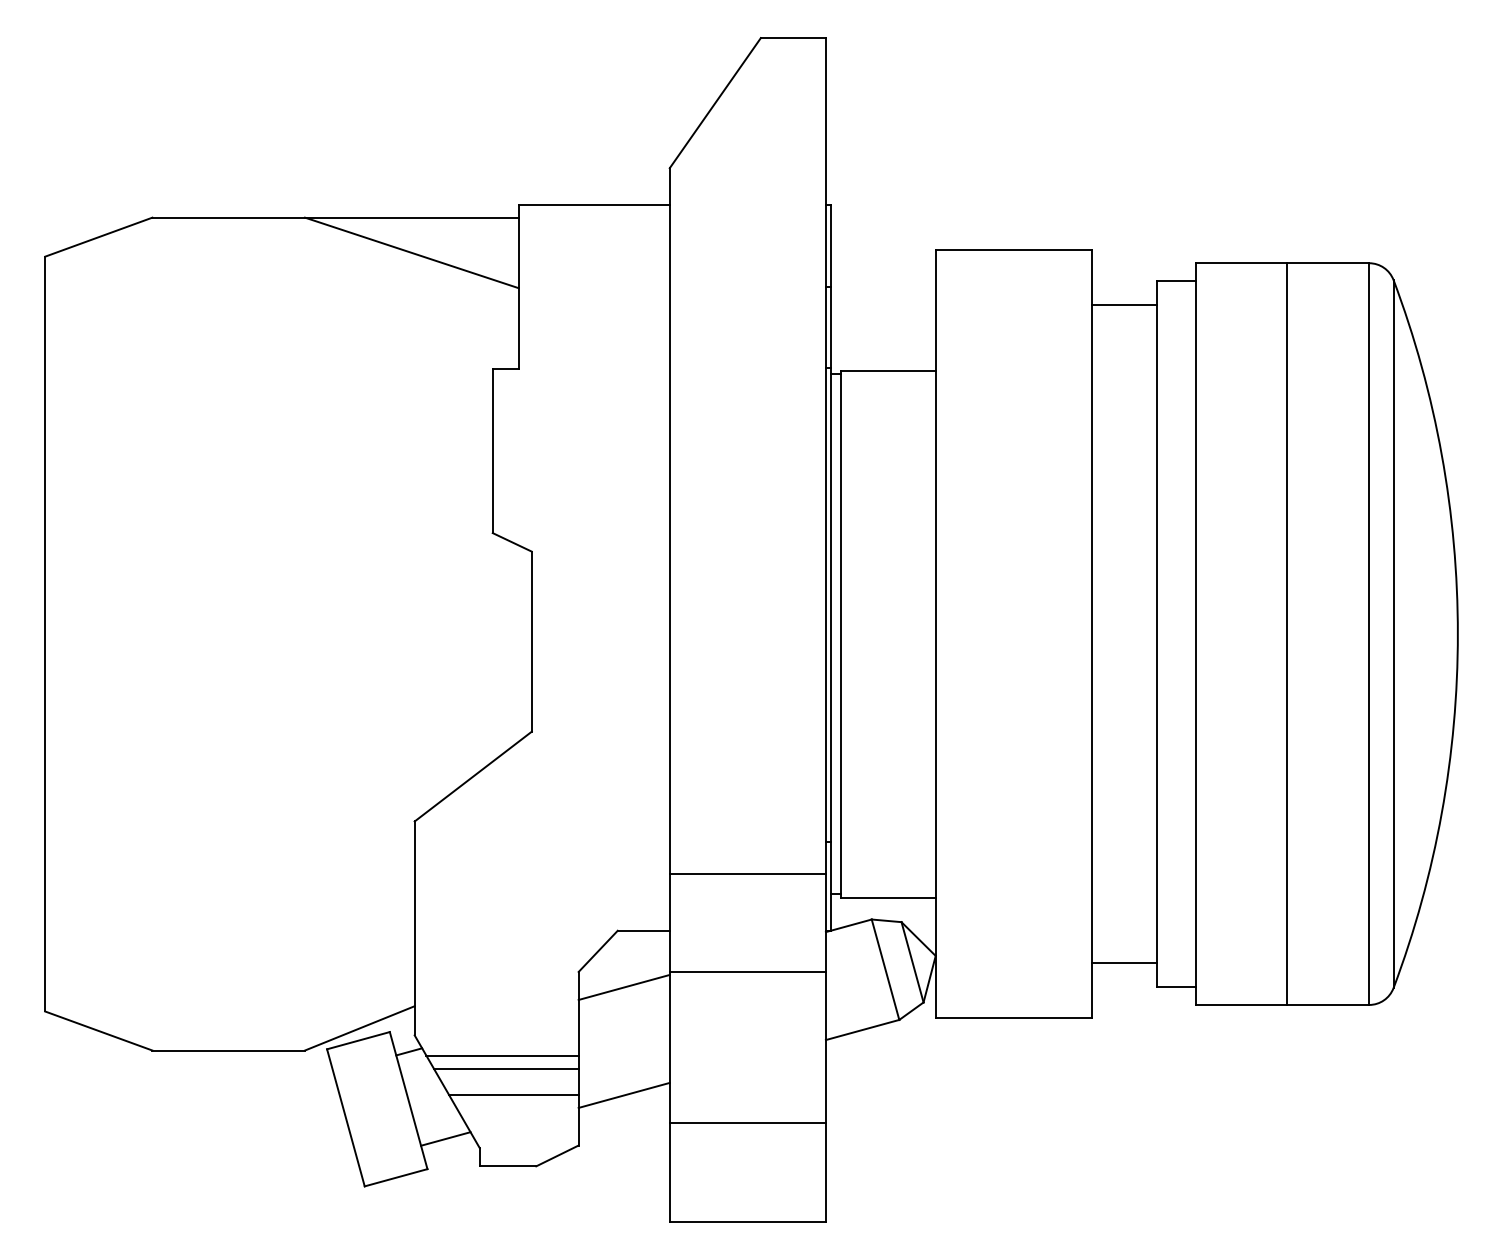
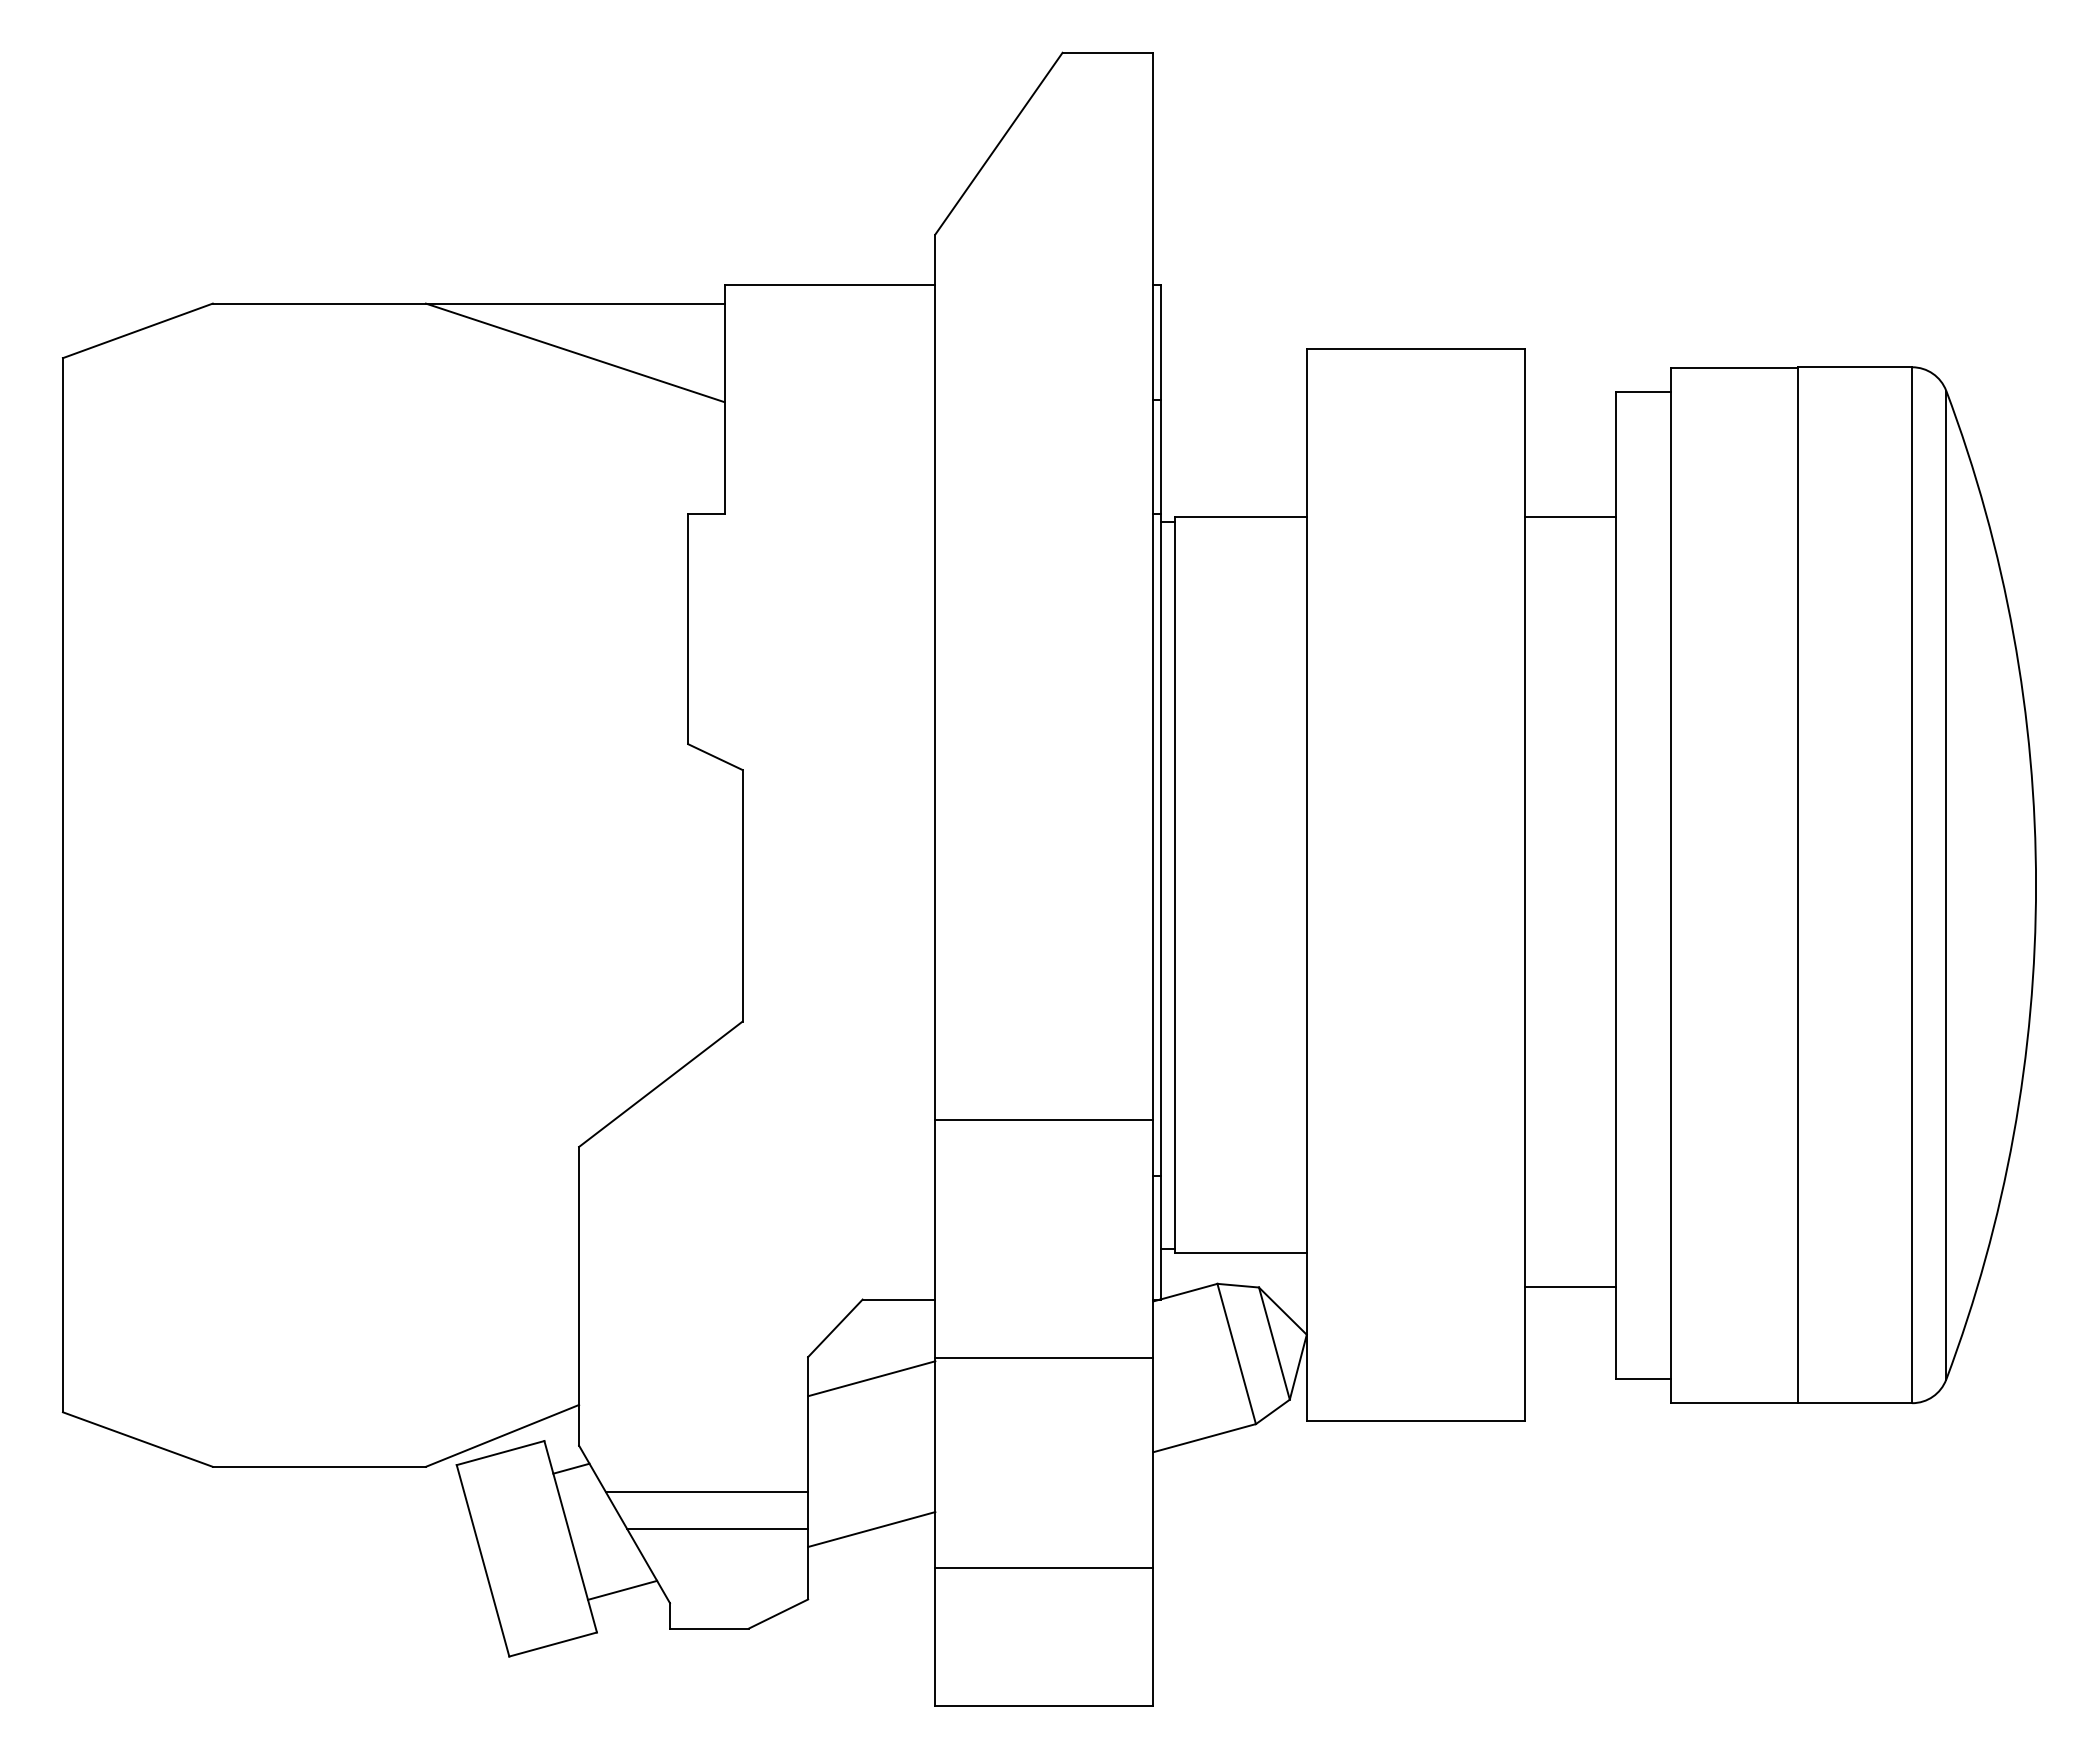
line: (1124, 304) -> (1570, 517), moved
line: (747, 873) -> (1044, 1119), moved
line: (1124, 963) -> (1570, 1287), moved
line: (502, 1056) -> (701, 1474), removed

